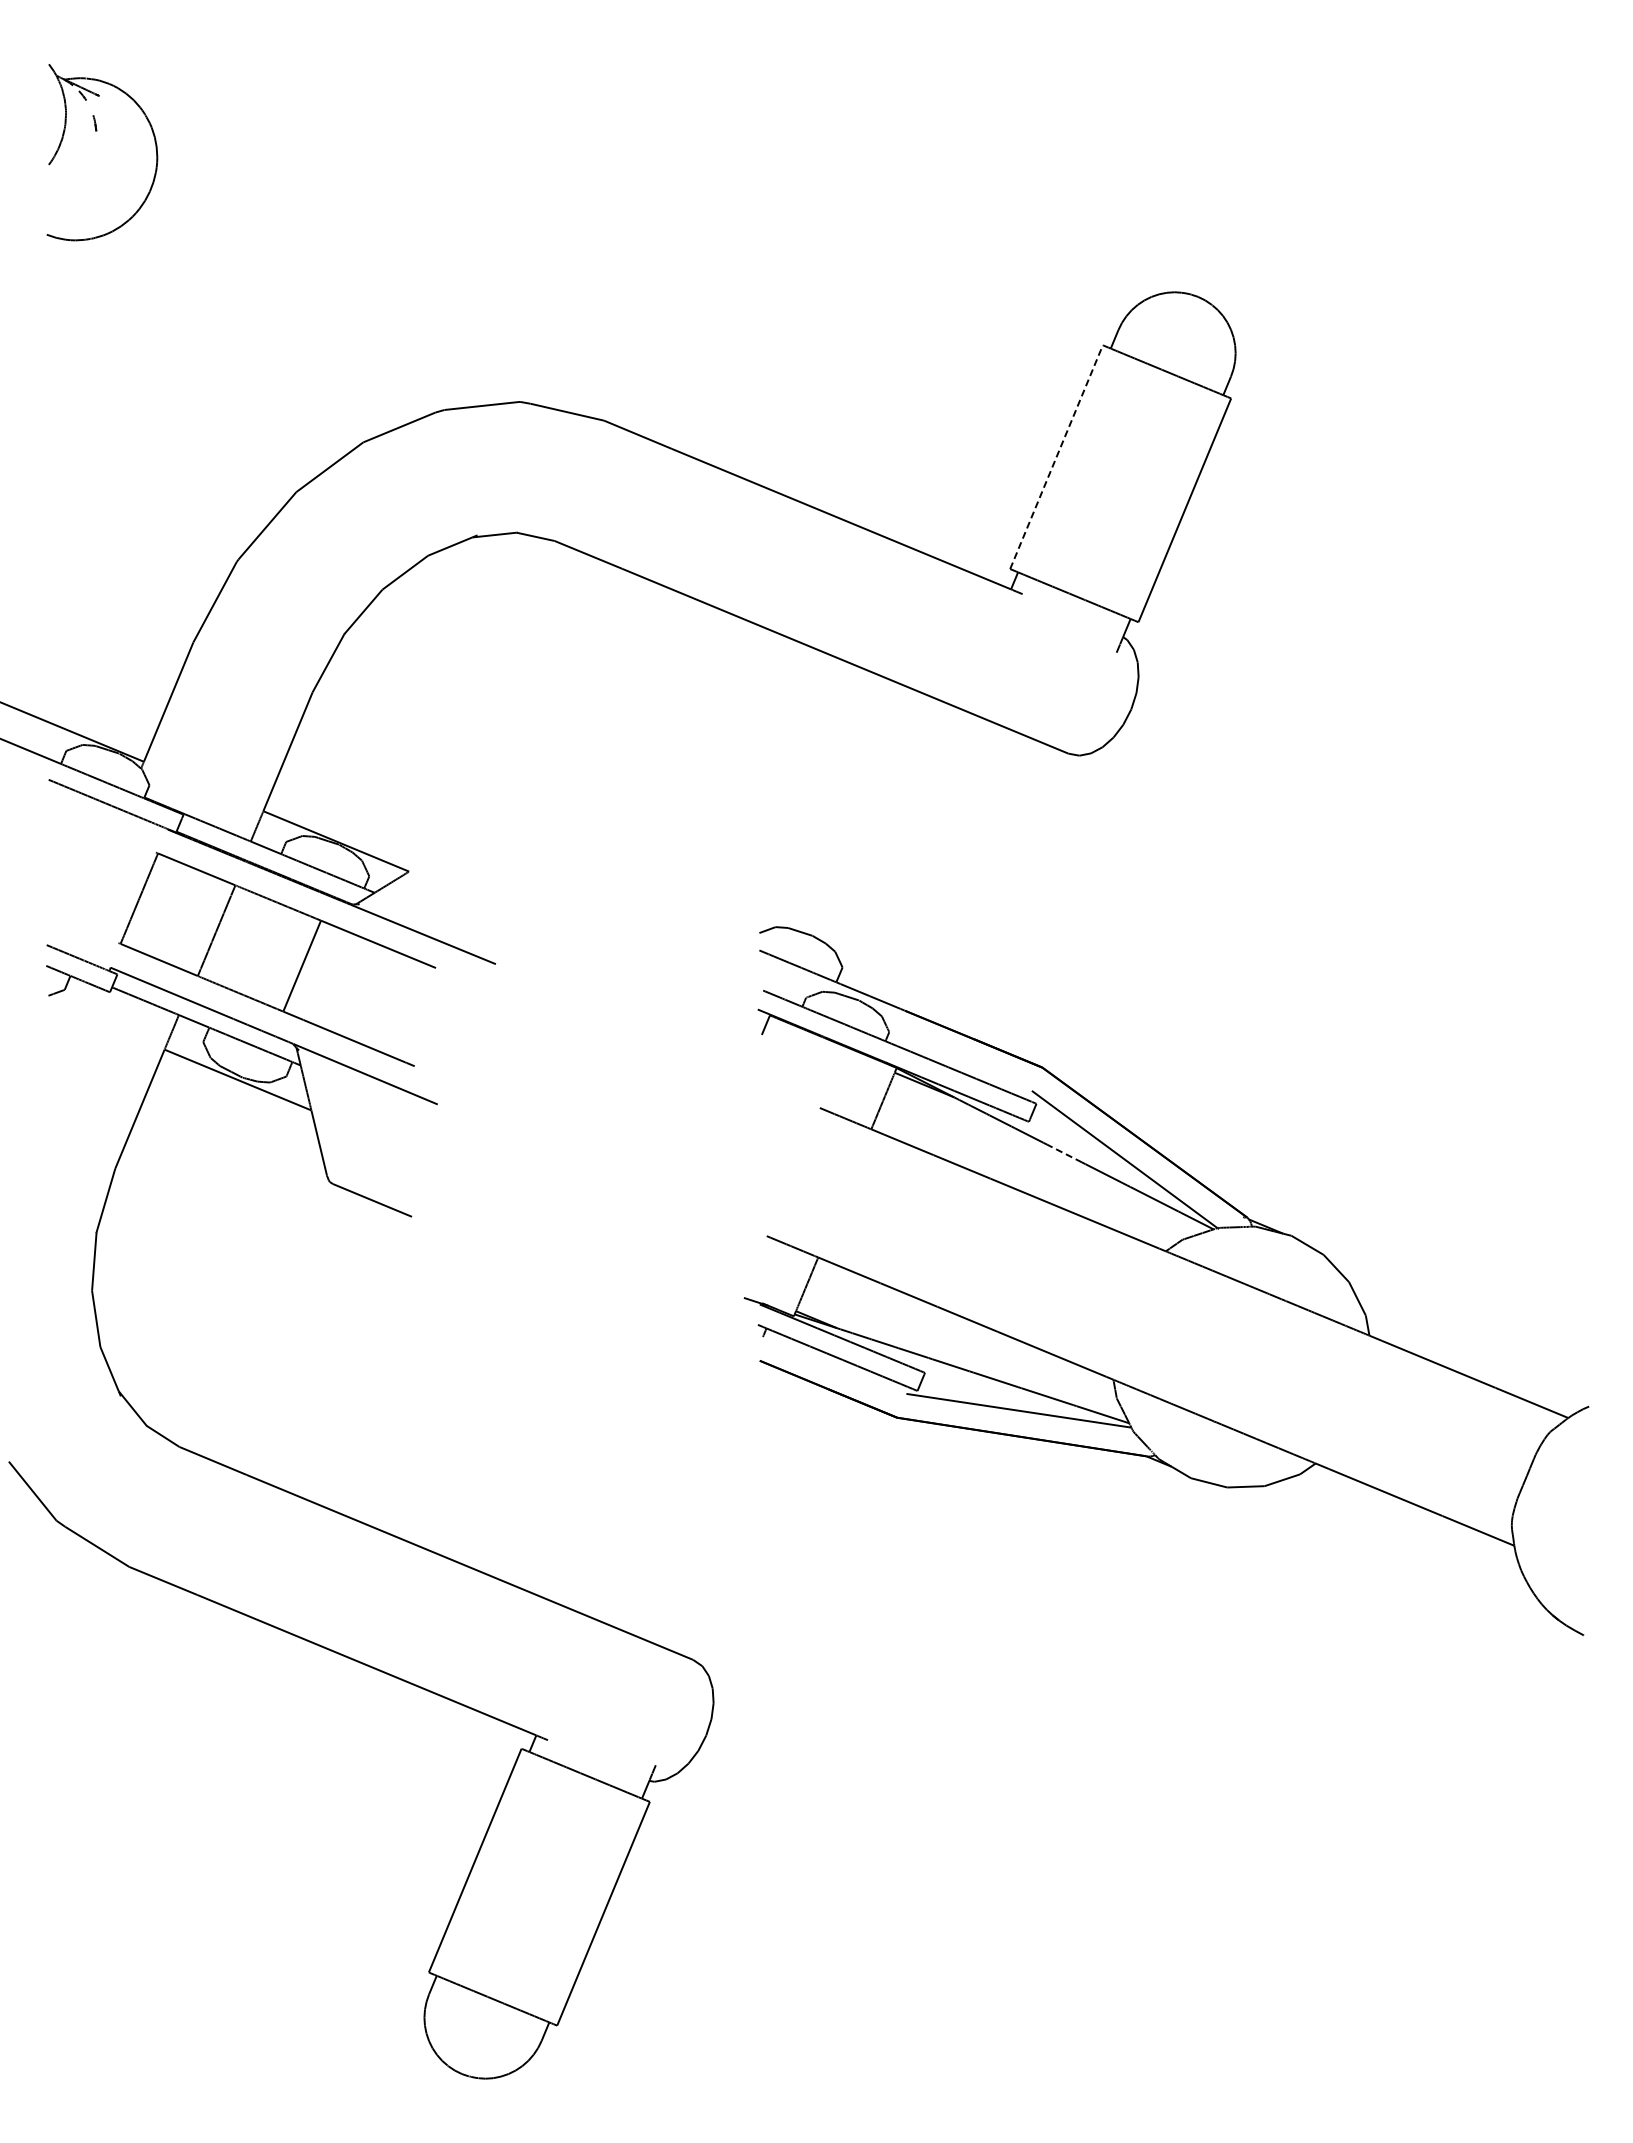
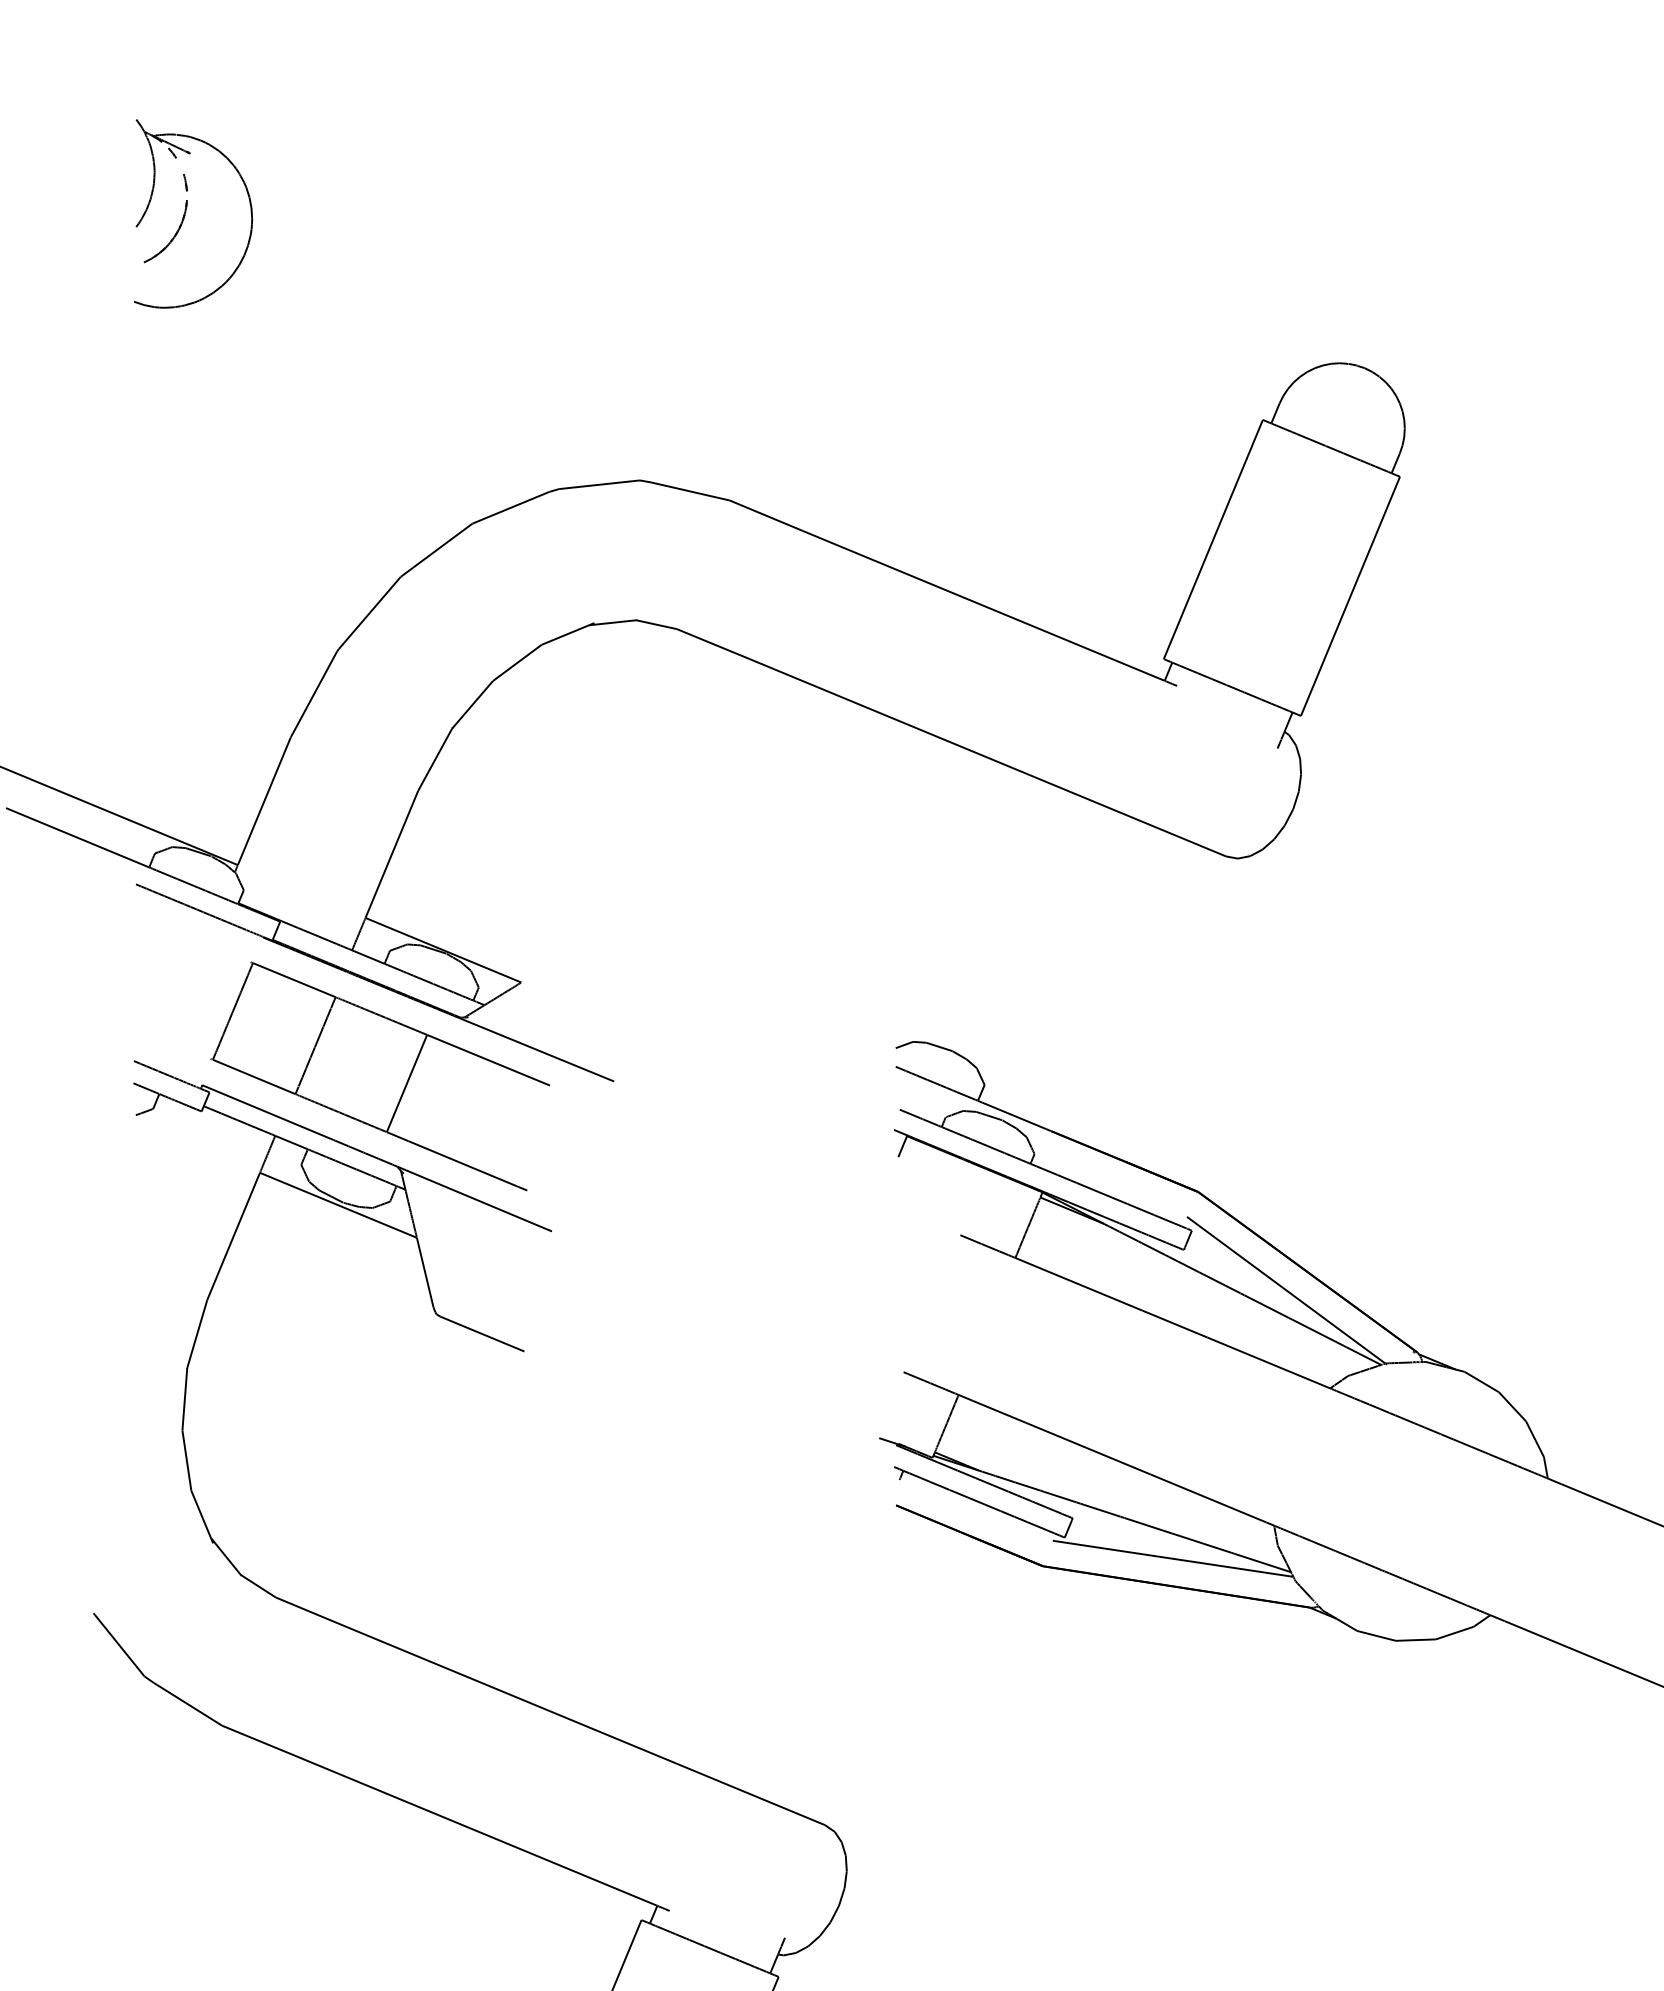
part: (83, 173) -> (173, 236), added
line: (1056, 456) -> (1213, 538), dashed -> solid
line: (1064, 1153) -> (1221, 1283), dashed -> solid

